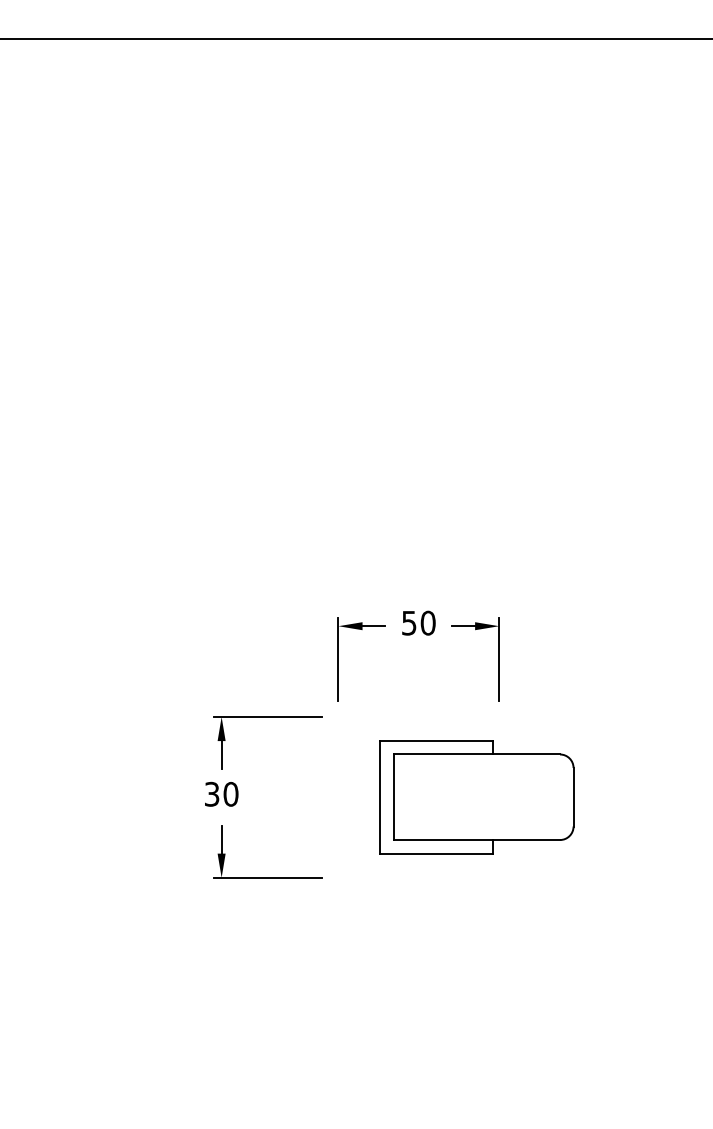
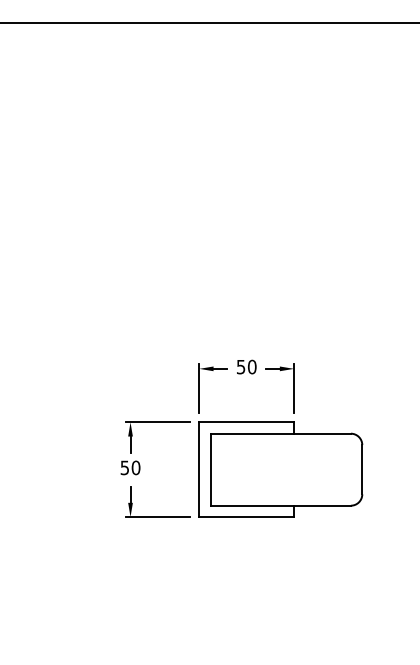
text: (211, 793) -> (124, 467), 30 -> 50
part: (476, 797) -> (280, 469), size x1.43

